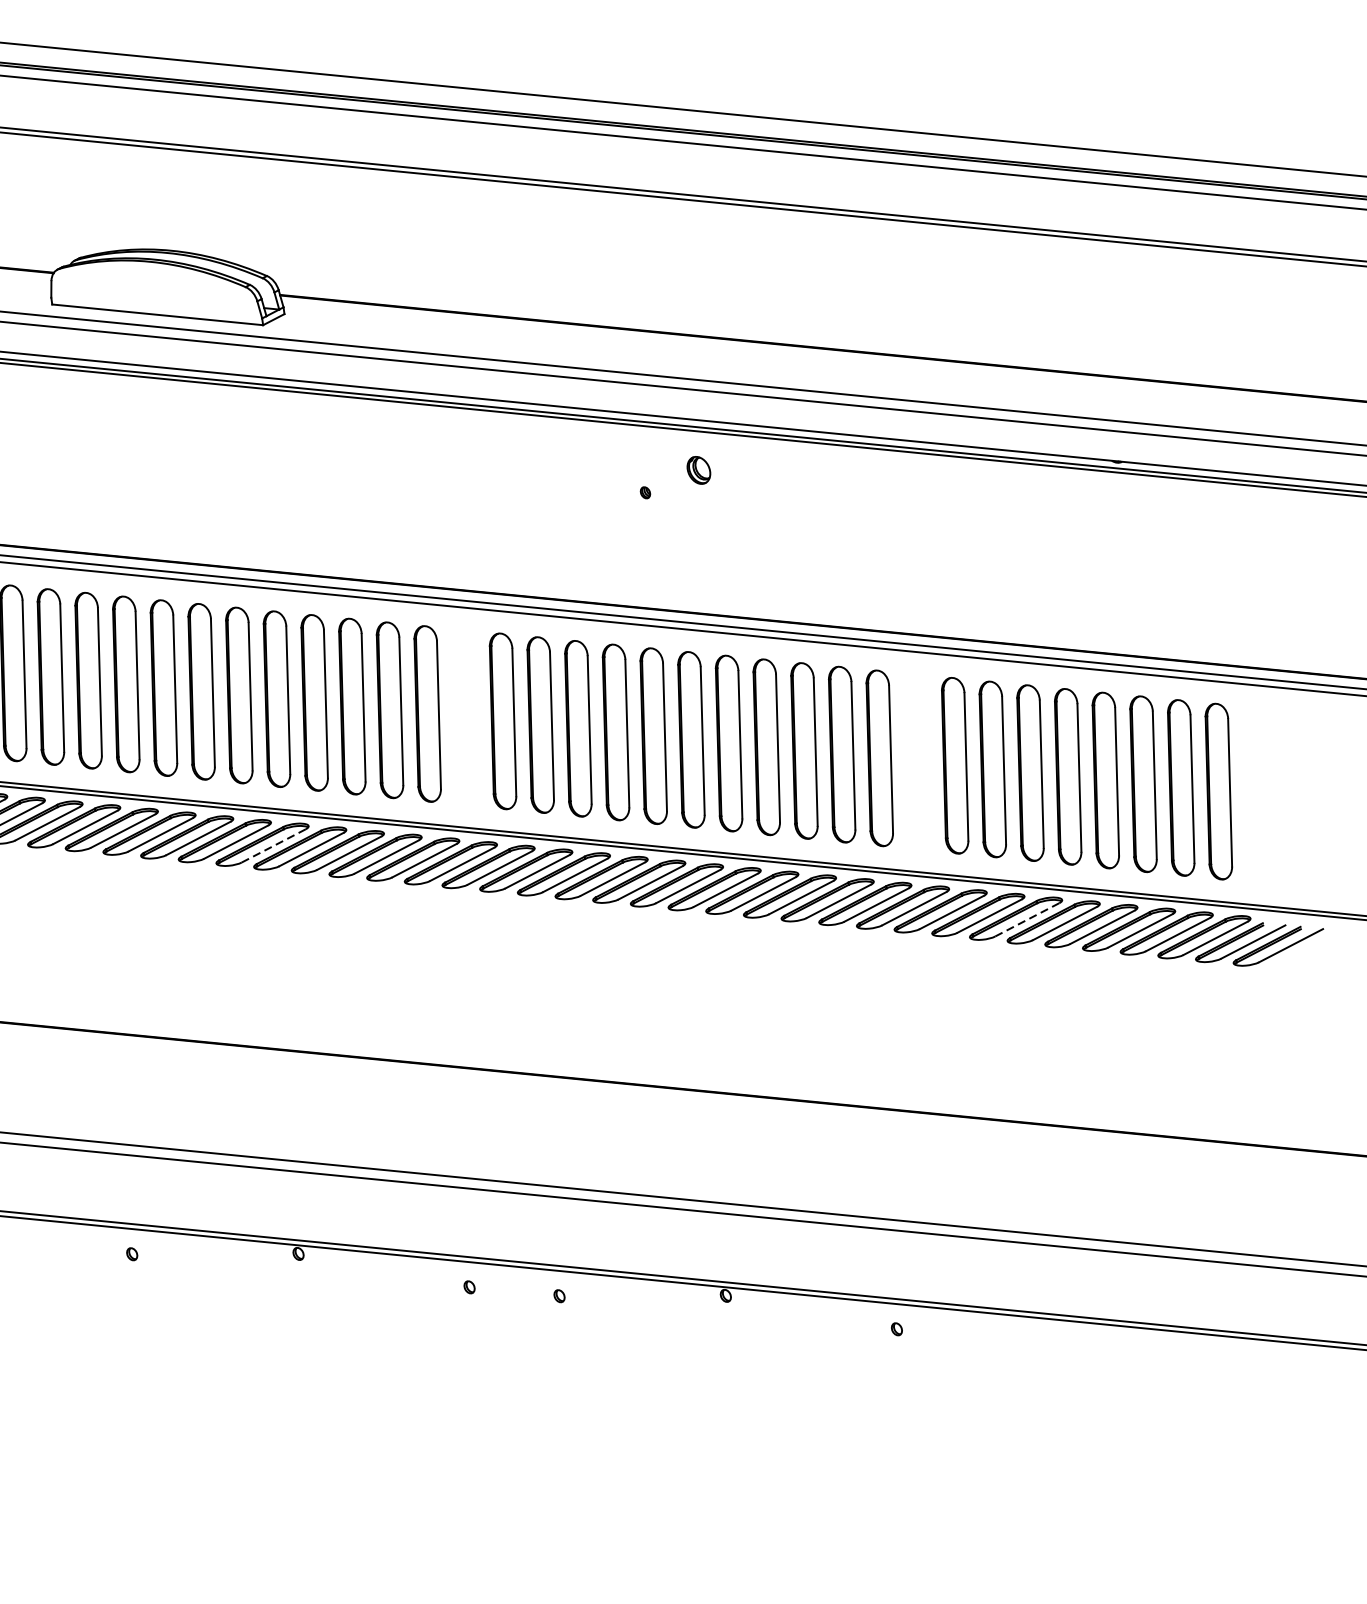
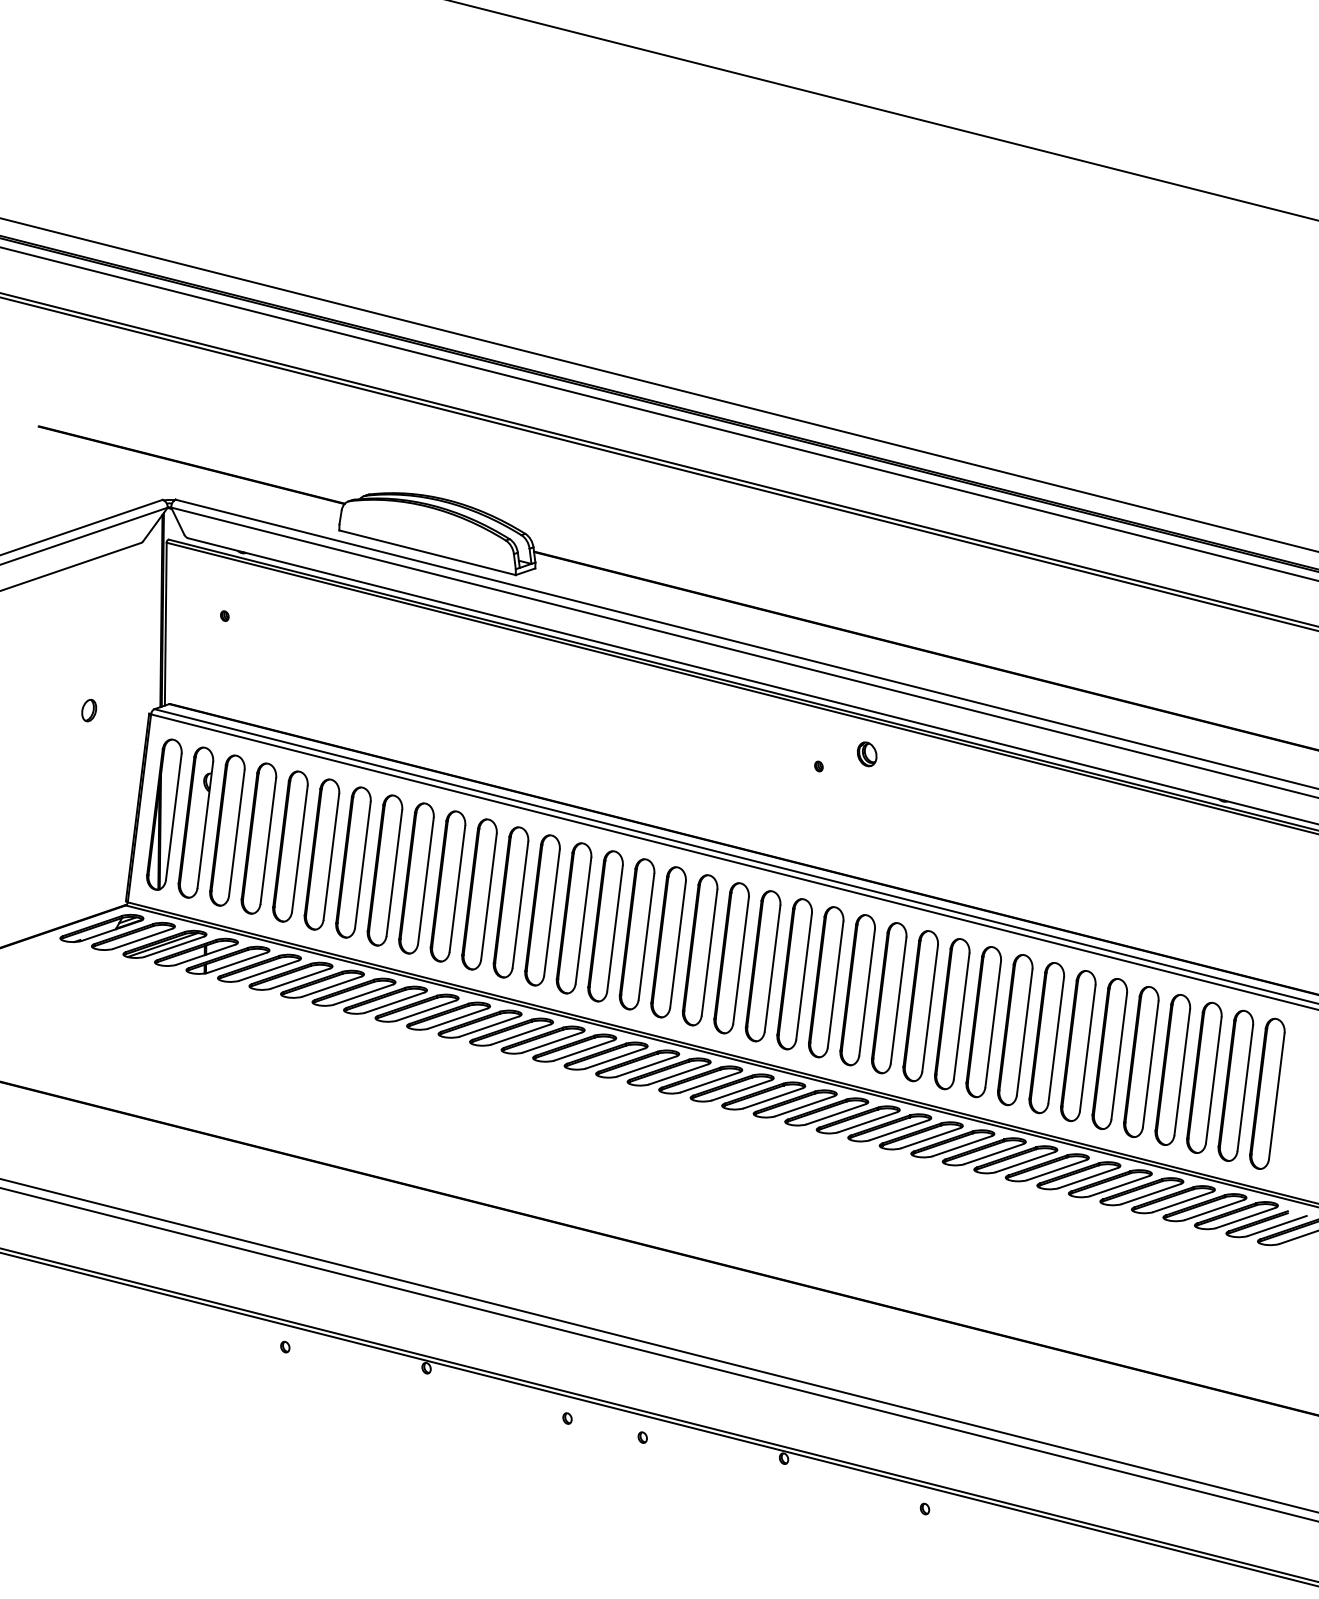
part: (464, 717) -> (636, 934), added
part: (917, 762) -> (1015, 1030), added
line: (273, 845) -> (457, 1018), dashed -> solid
line: (1027, 920) -> (1088, 1178), dashed -> solid

